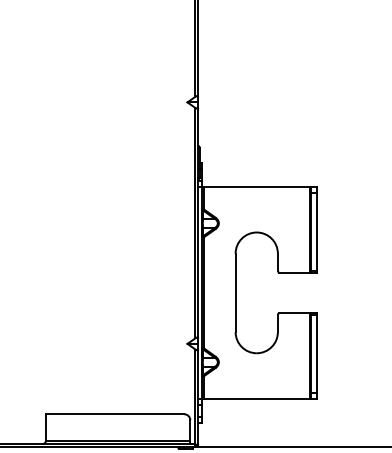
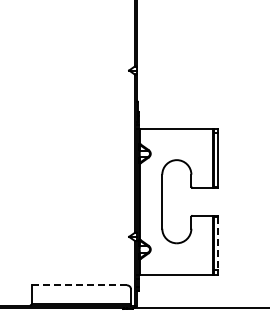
line: (317, 353) -> (218, 243), solid -> dashed
line: (115, 414) -> (79, 285), solid -> dashed

